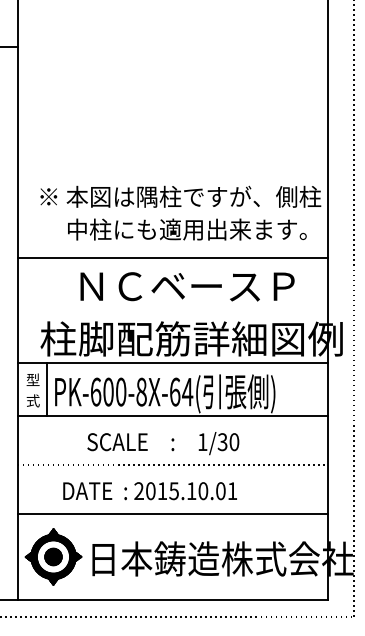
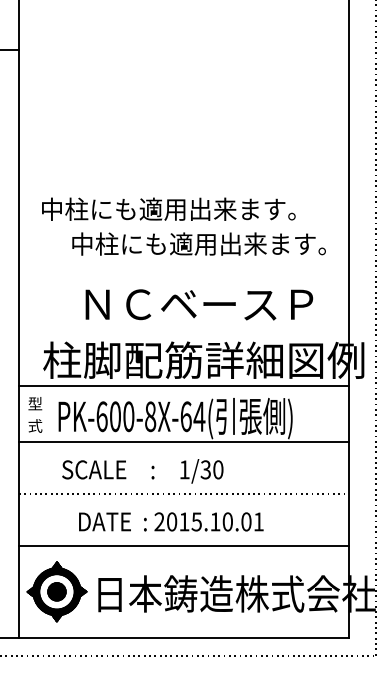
text: (180, 196) -> (191, 208), ※ 本図は隅柱ですが、側柱 -> 中柱にも適用出来ます。
line: (172, 257) -> (183, 273), removed
line: (46, 389) -> (49, 413), removed
text: (163, 443) -> (143, 471), moved
text: (149, 491) -> (170, 522), moved

